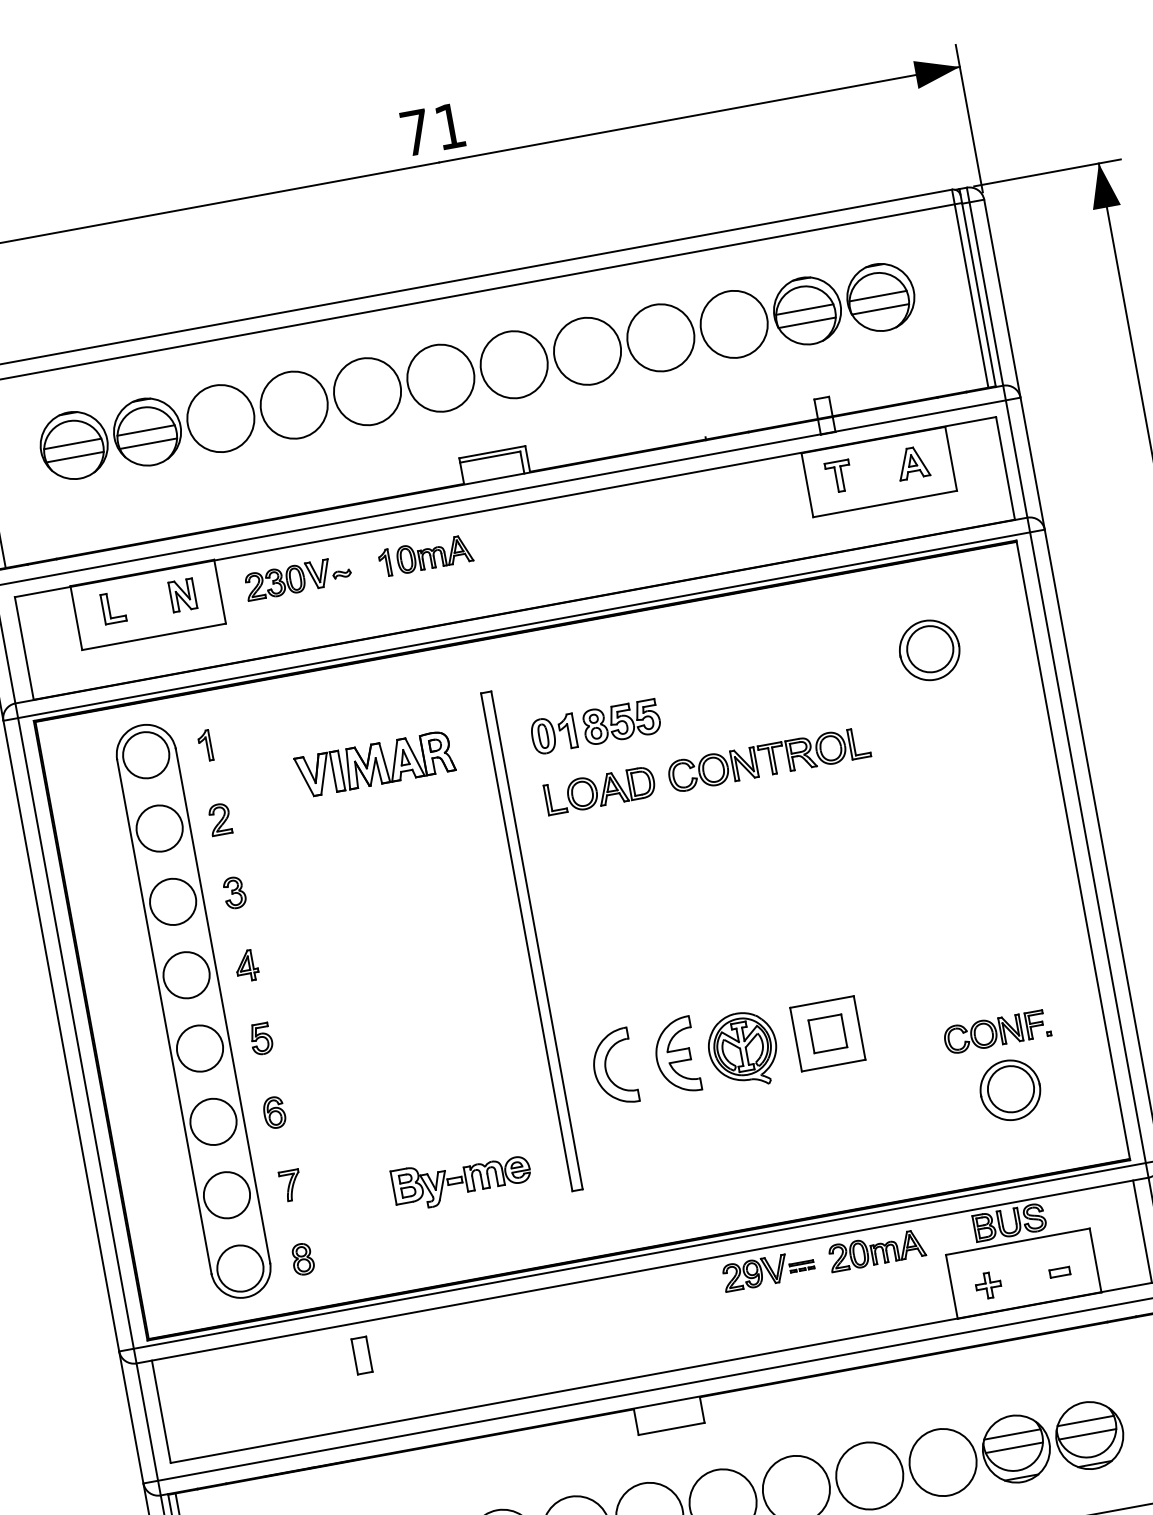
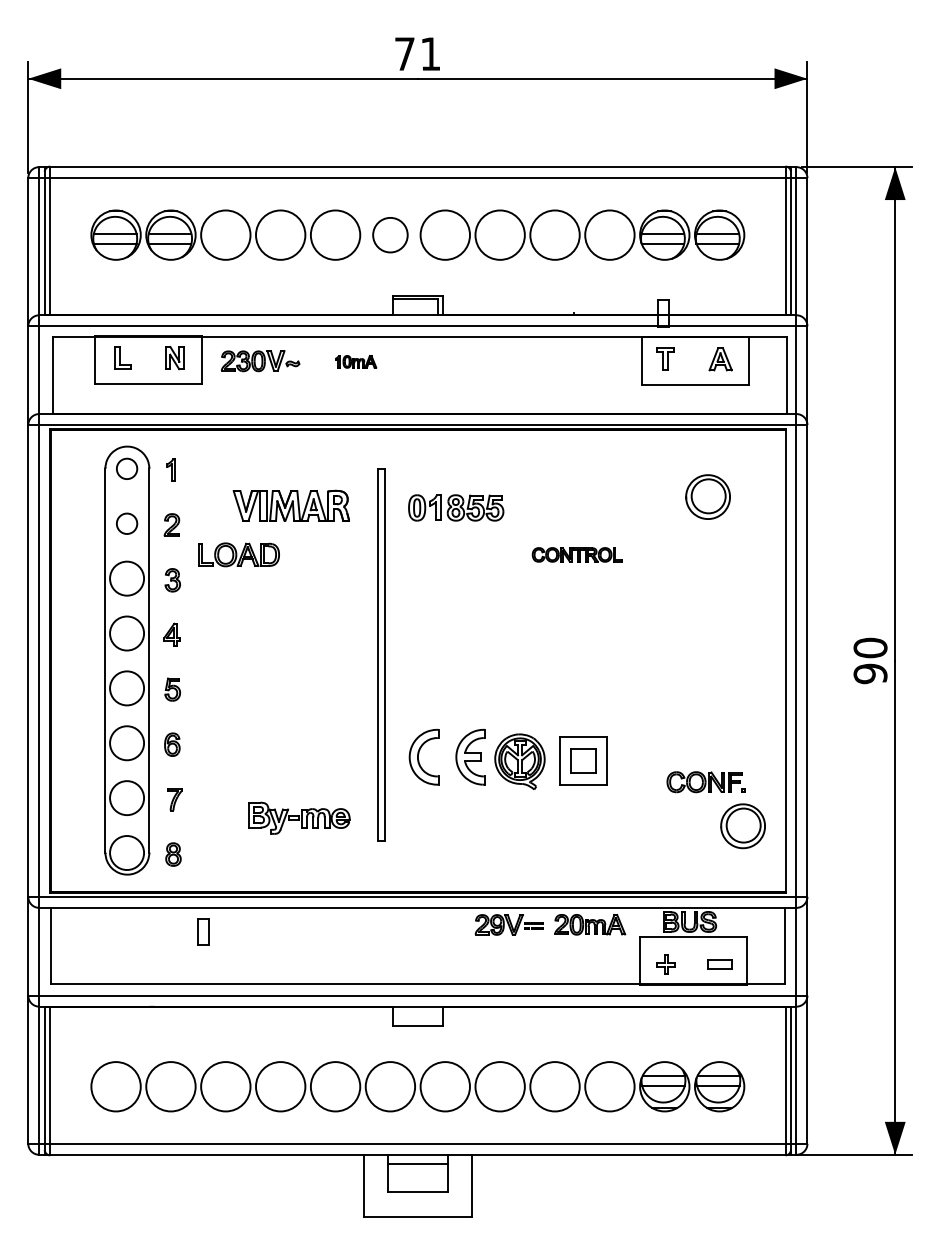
circle: (440, 377) -> (390, 234), size x0.7
part: (425, 555) -> (355, 361), size x0.6
circle: (146, 754) -> (127, 468), size x0.6
part: (769, 759) -> (577, 554), size x0.6
part: (599, 790) -> (238, 554), moved
circle: (160, 828) -> (127, 523), size x0.6
part: (1009, 1090) -> (742, 826), moved
part: (1059, 1272) -> (719, 964), size x1.6

